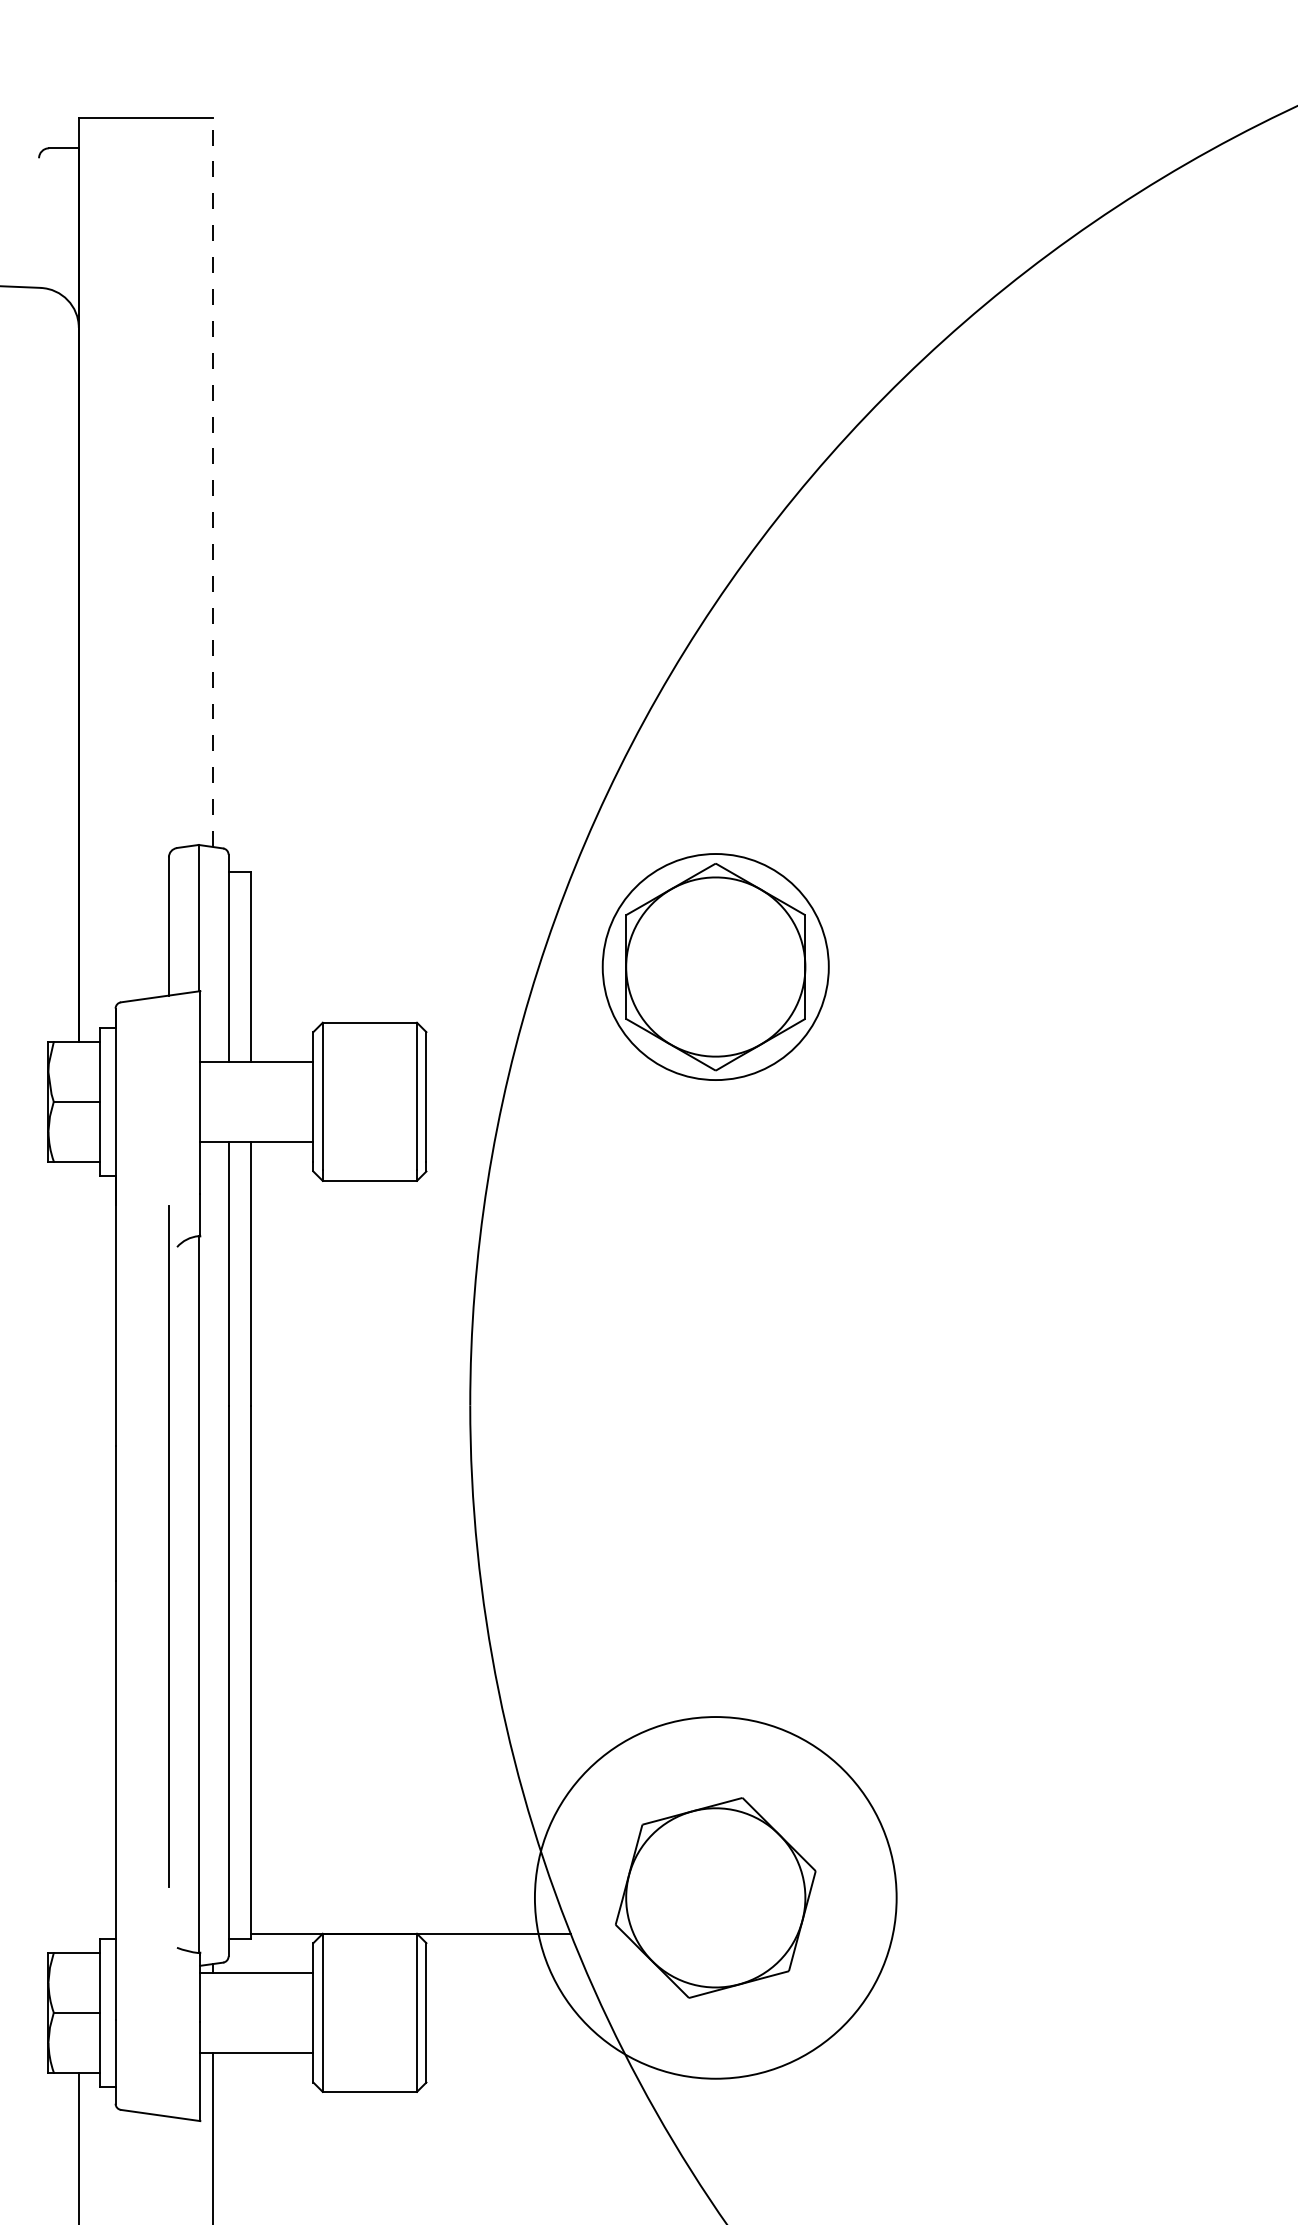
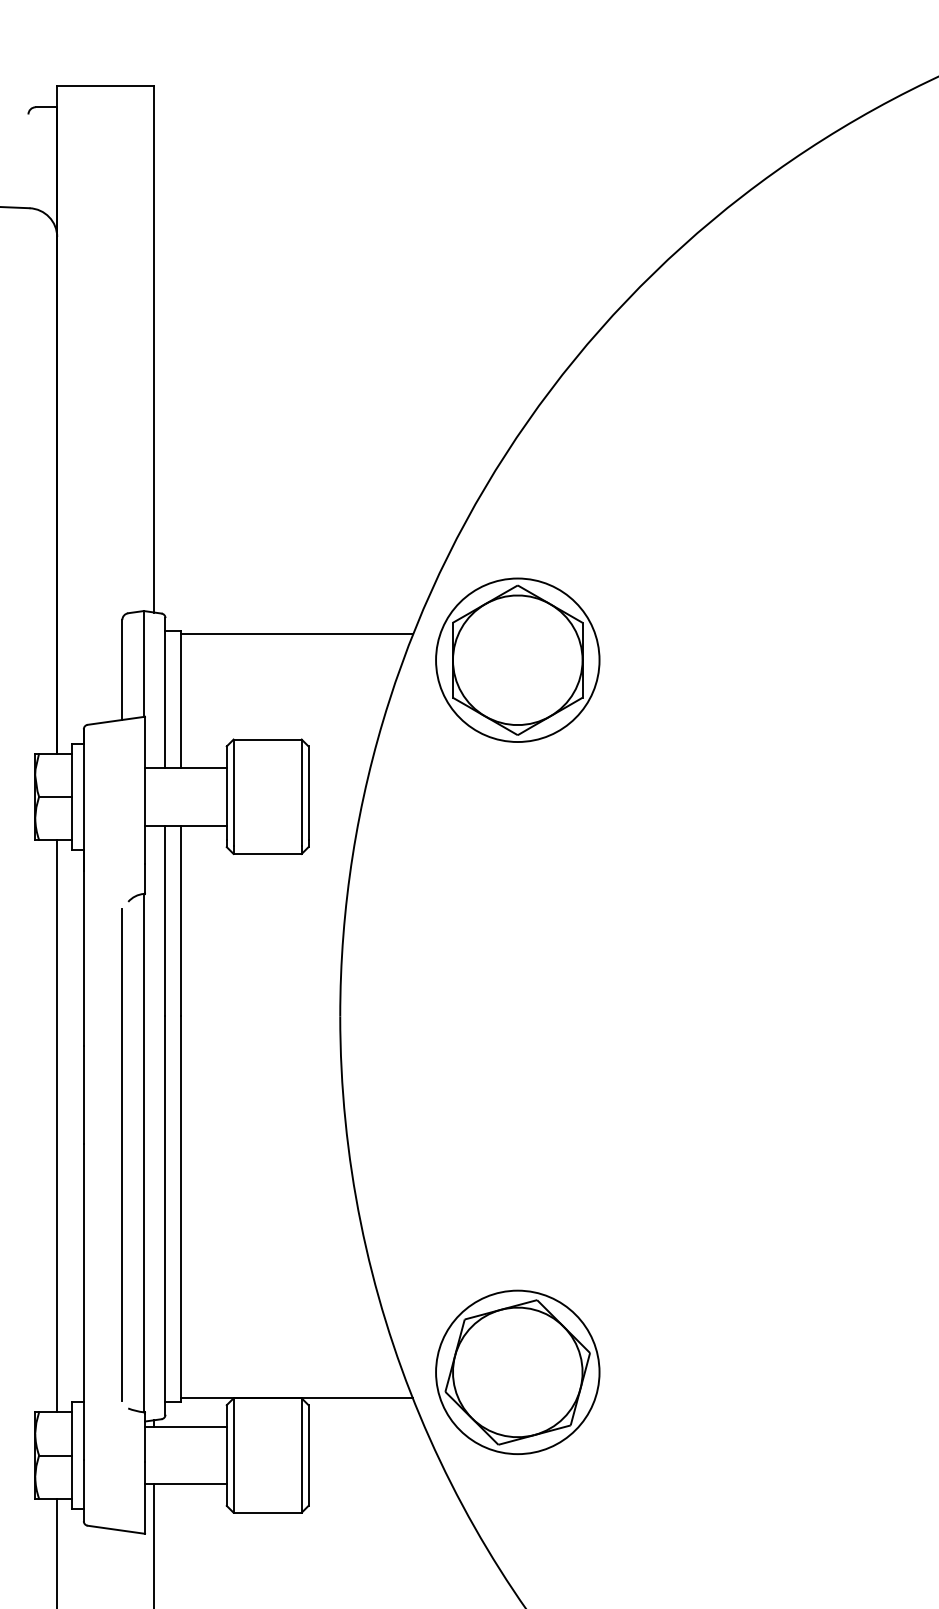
line: (213, 482) -> (154, 348), dashed -> solid
line: (410, 877) -> (297, 634), added
part: (715, 966) -> (517, 659), moved
line: (168, 1546) -> (122, 1154), moved
line: (78, 1557) -> (56, 1126), added
circle: (715, 1897) -> (517, 1372), size x0.62

